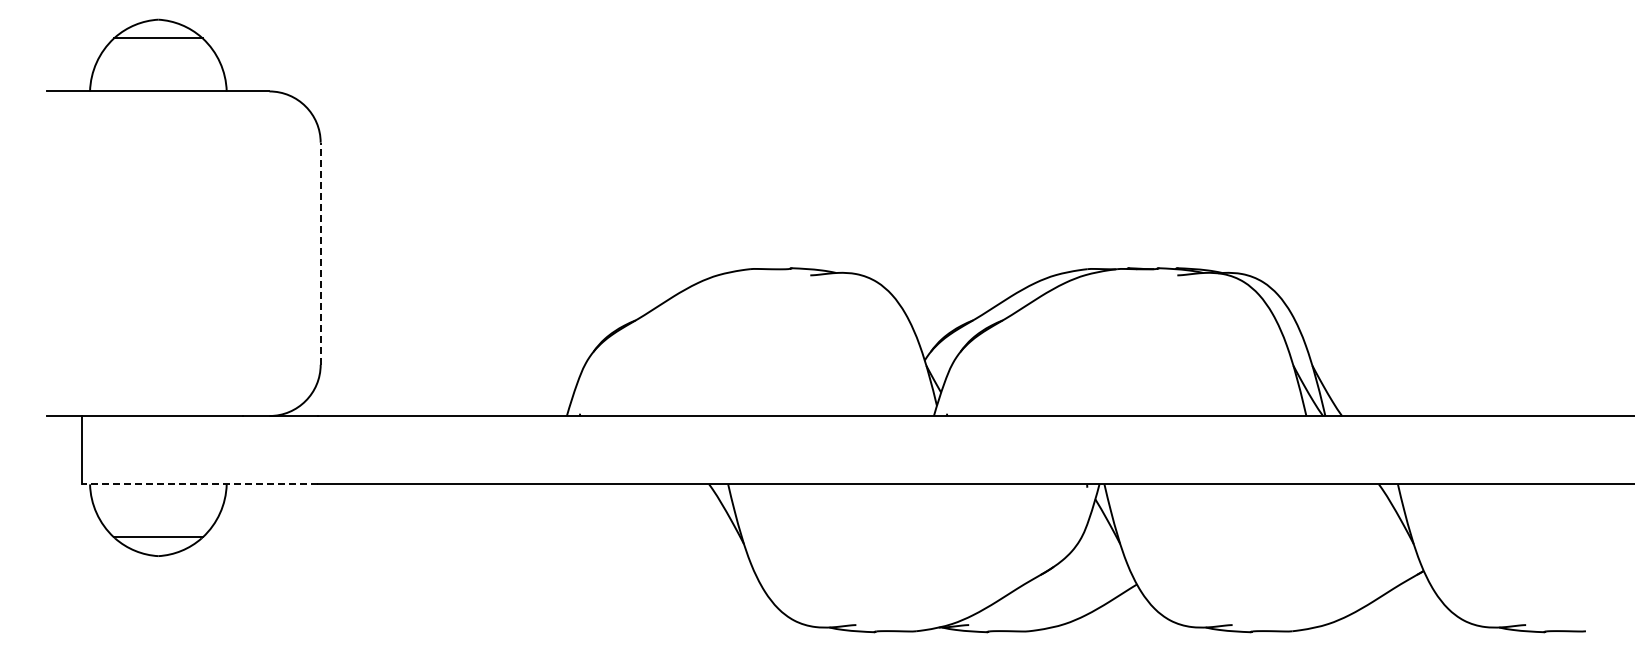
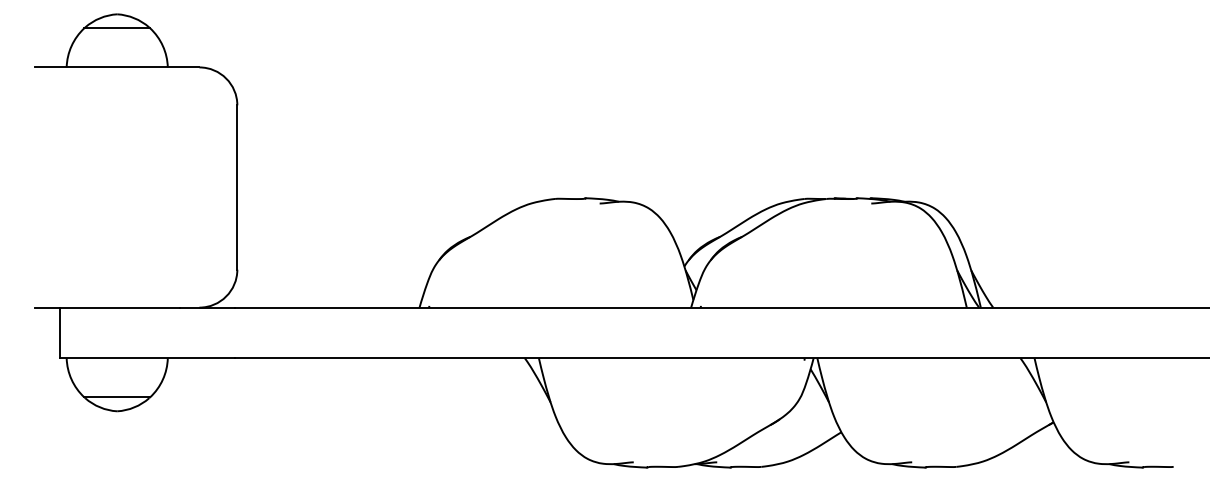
line: (320, 253) -> (237, 187), dashed -> solid
line: (199, 484) -> (147, 358), dashed -> solid

